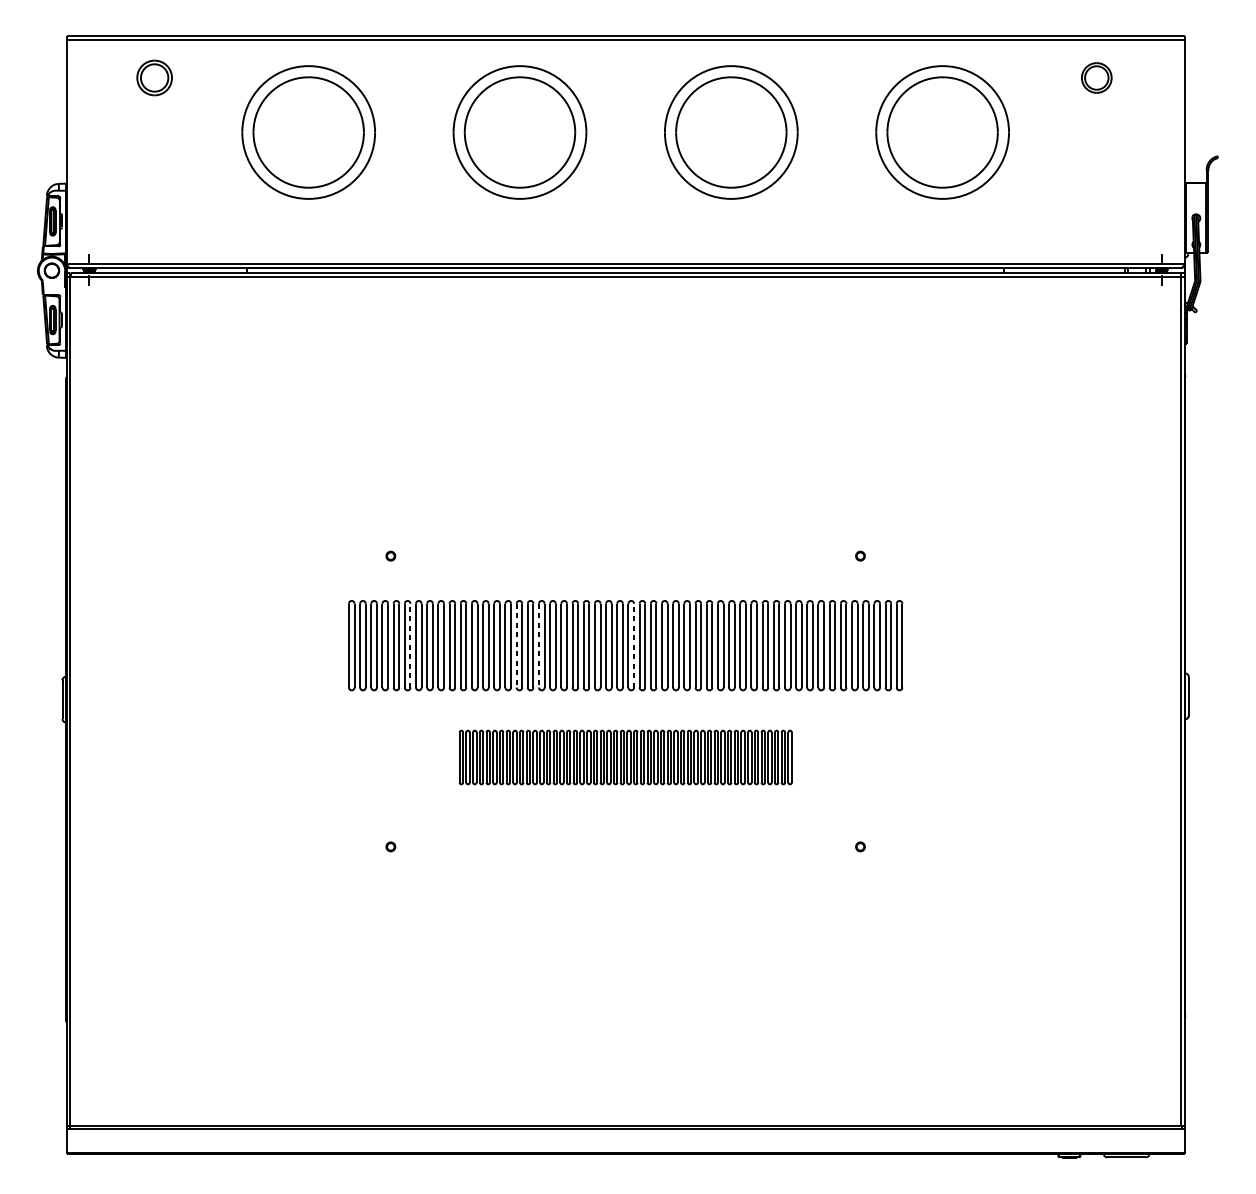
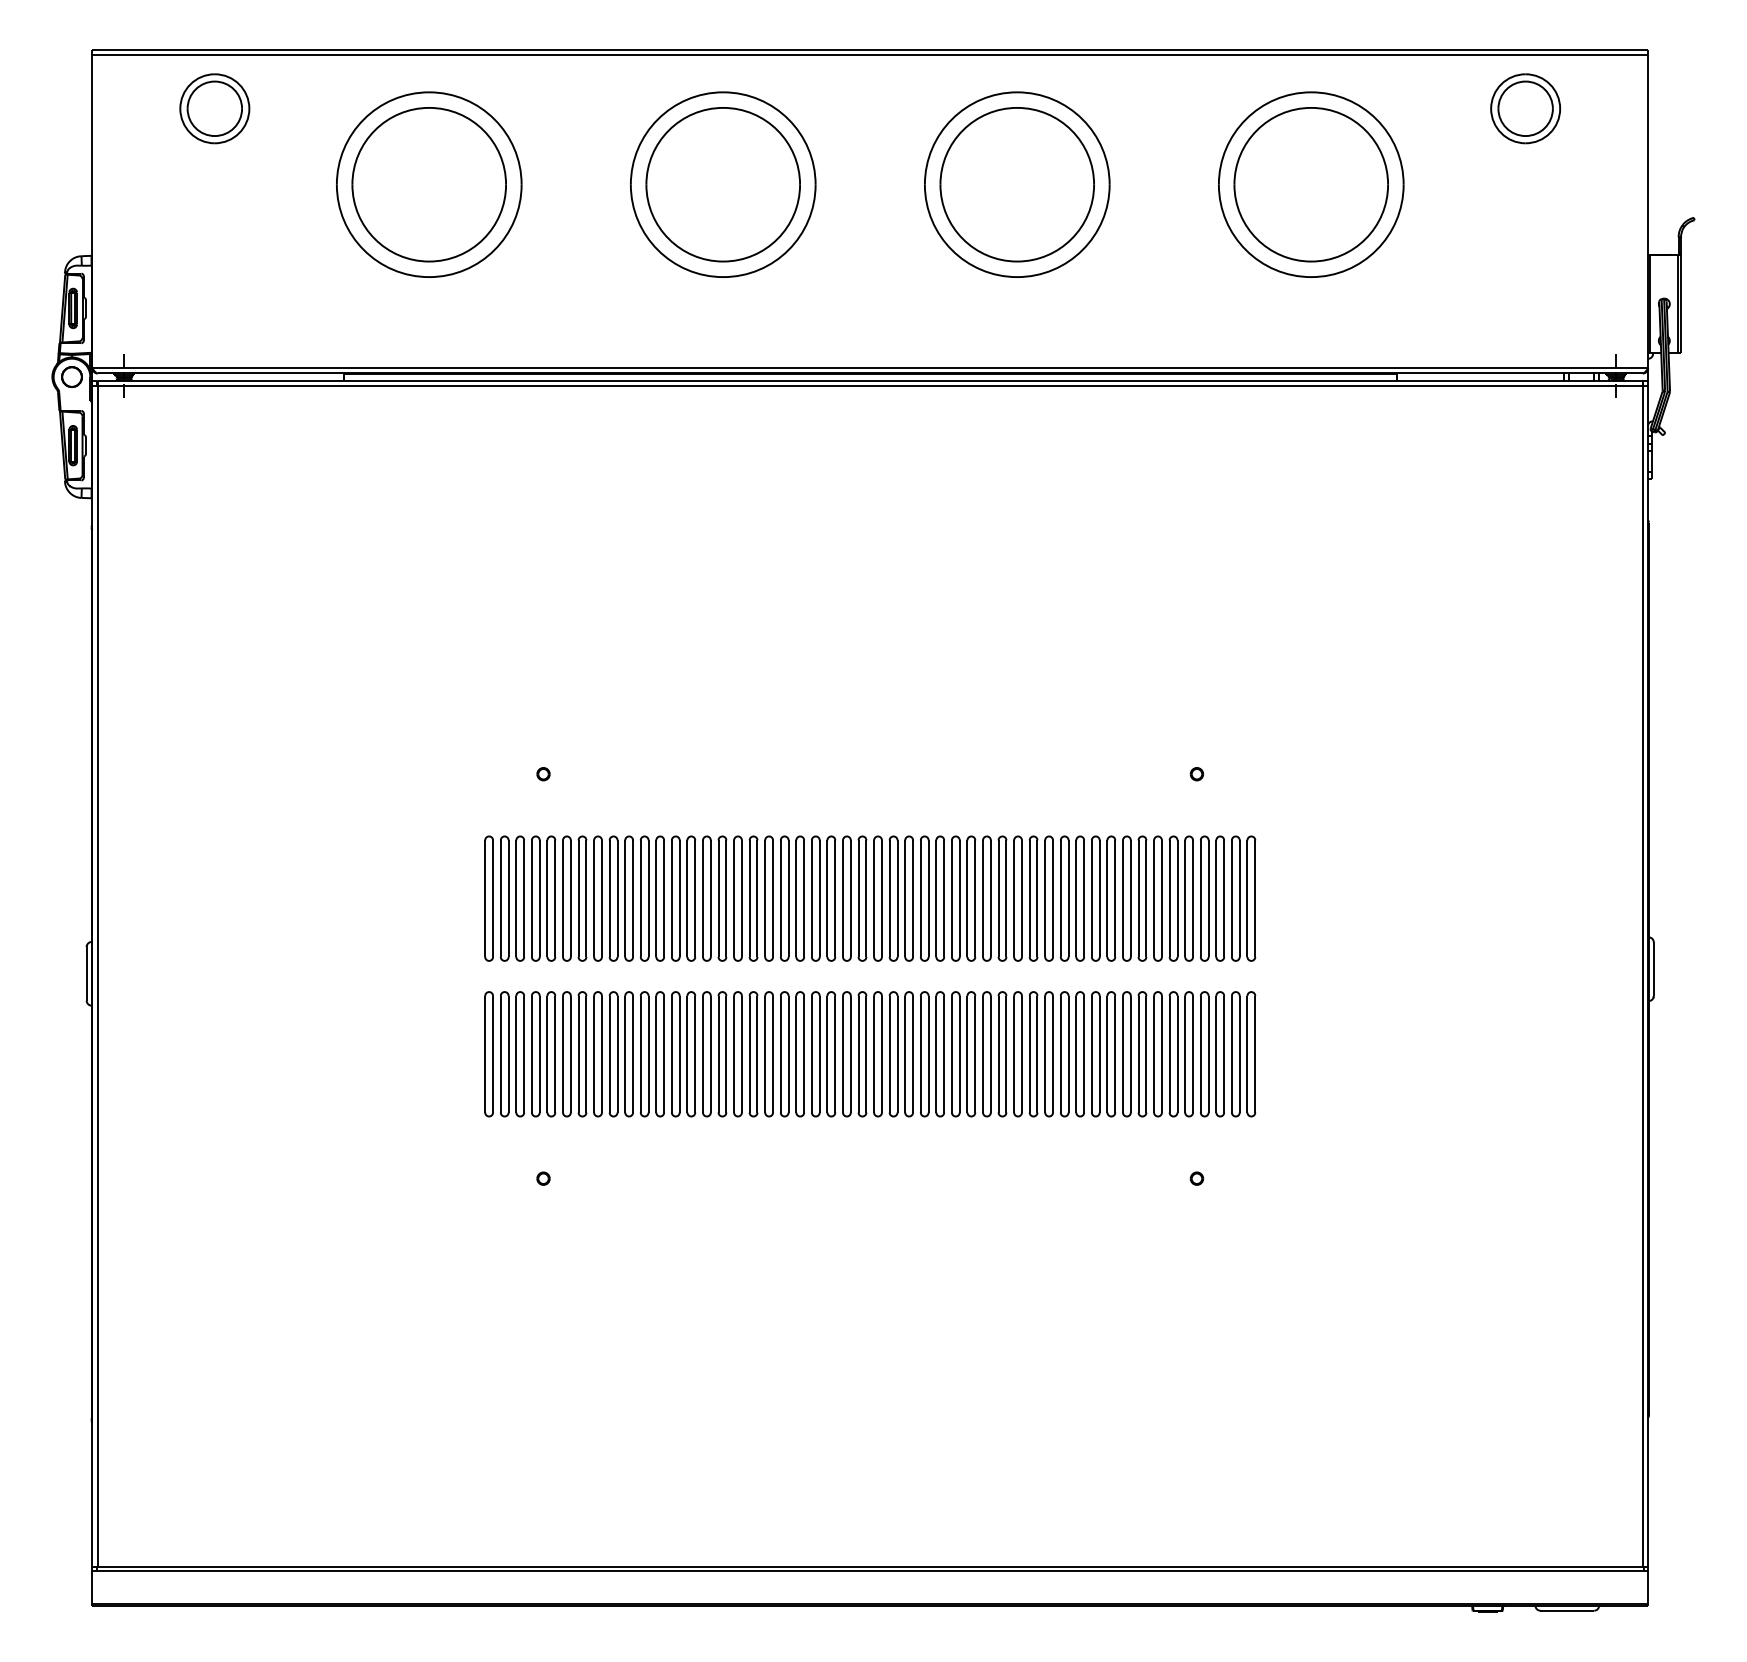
part: (154, 77) -> (214, 108), size x1.43
part: (1096, 77) -> (1525, 108), size x1.67
line: (410, 645) -> (570, 898), dashed -> solid
line: (633, 645) -> (881, 898), dashed -> solid
line: (516, 646) -> (718, 899), dashed -> solid
line: (538, 646) -> (749, 899), dashed -> solid
part: (625, 757) -> (870, 1054), size x1.67

